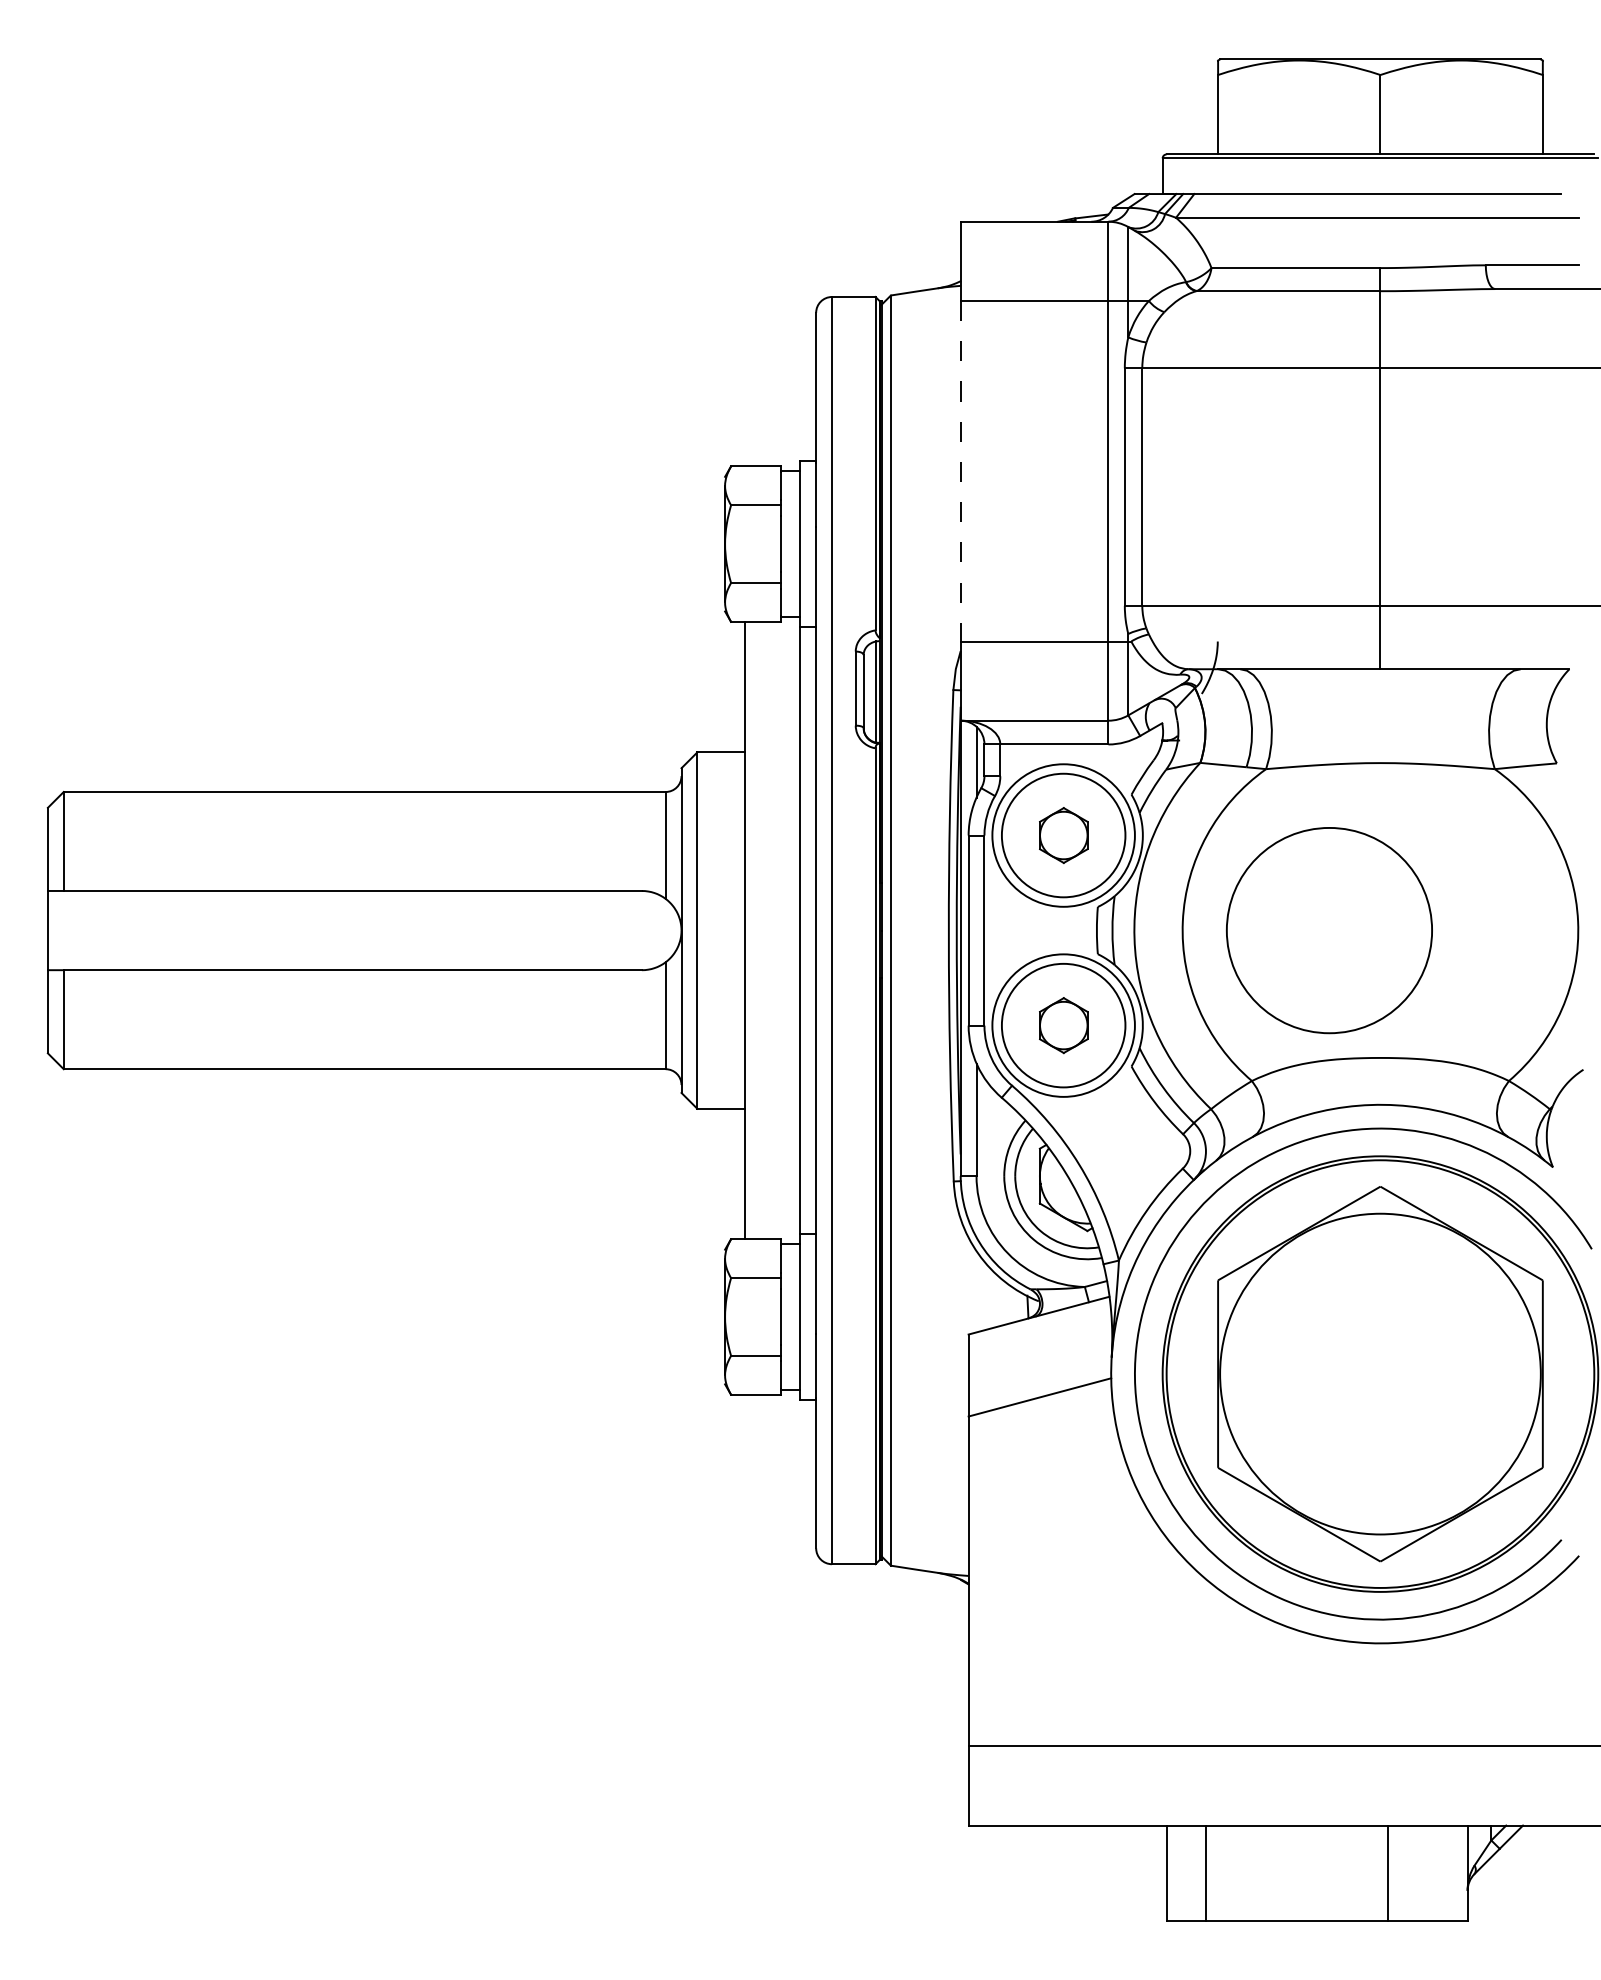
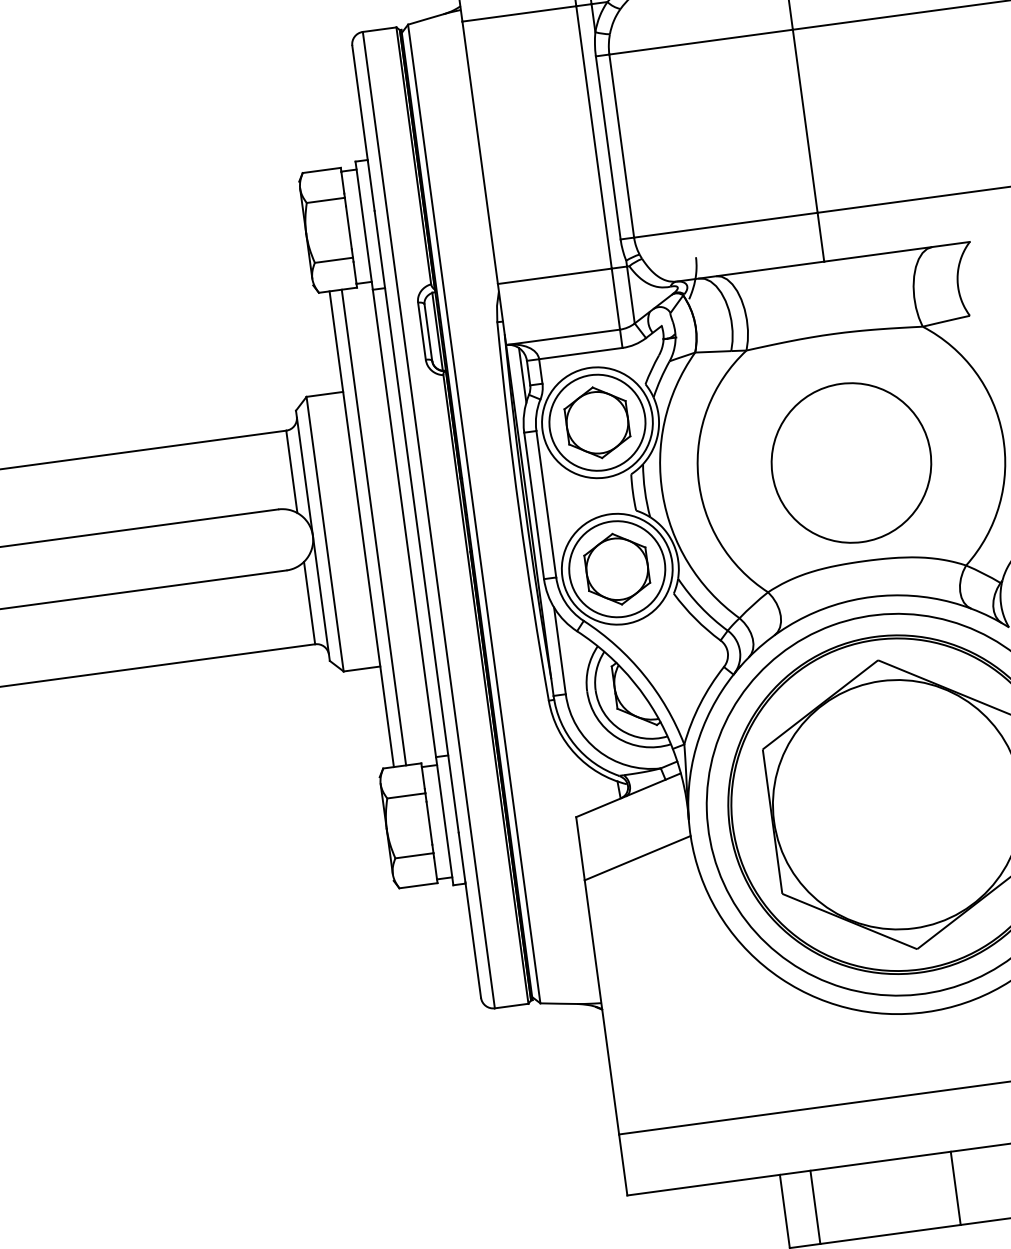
line: (960, 471) -> (480, 153), dashed -> solid
part: (1063, 835) -> (597, 422), size x1.67
line: (760, 930) -> (373, 527), added
circle: (1329, 930) -> (851, 462), moved
part: (1063, 1025) -> (617, 569), size x1.67

